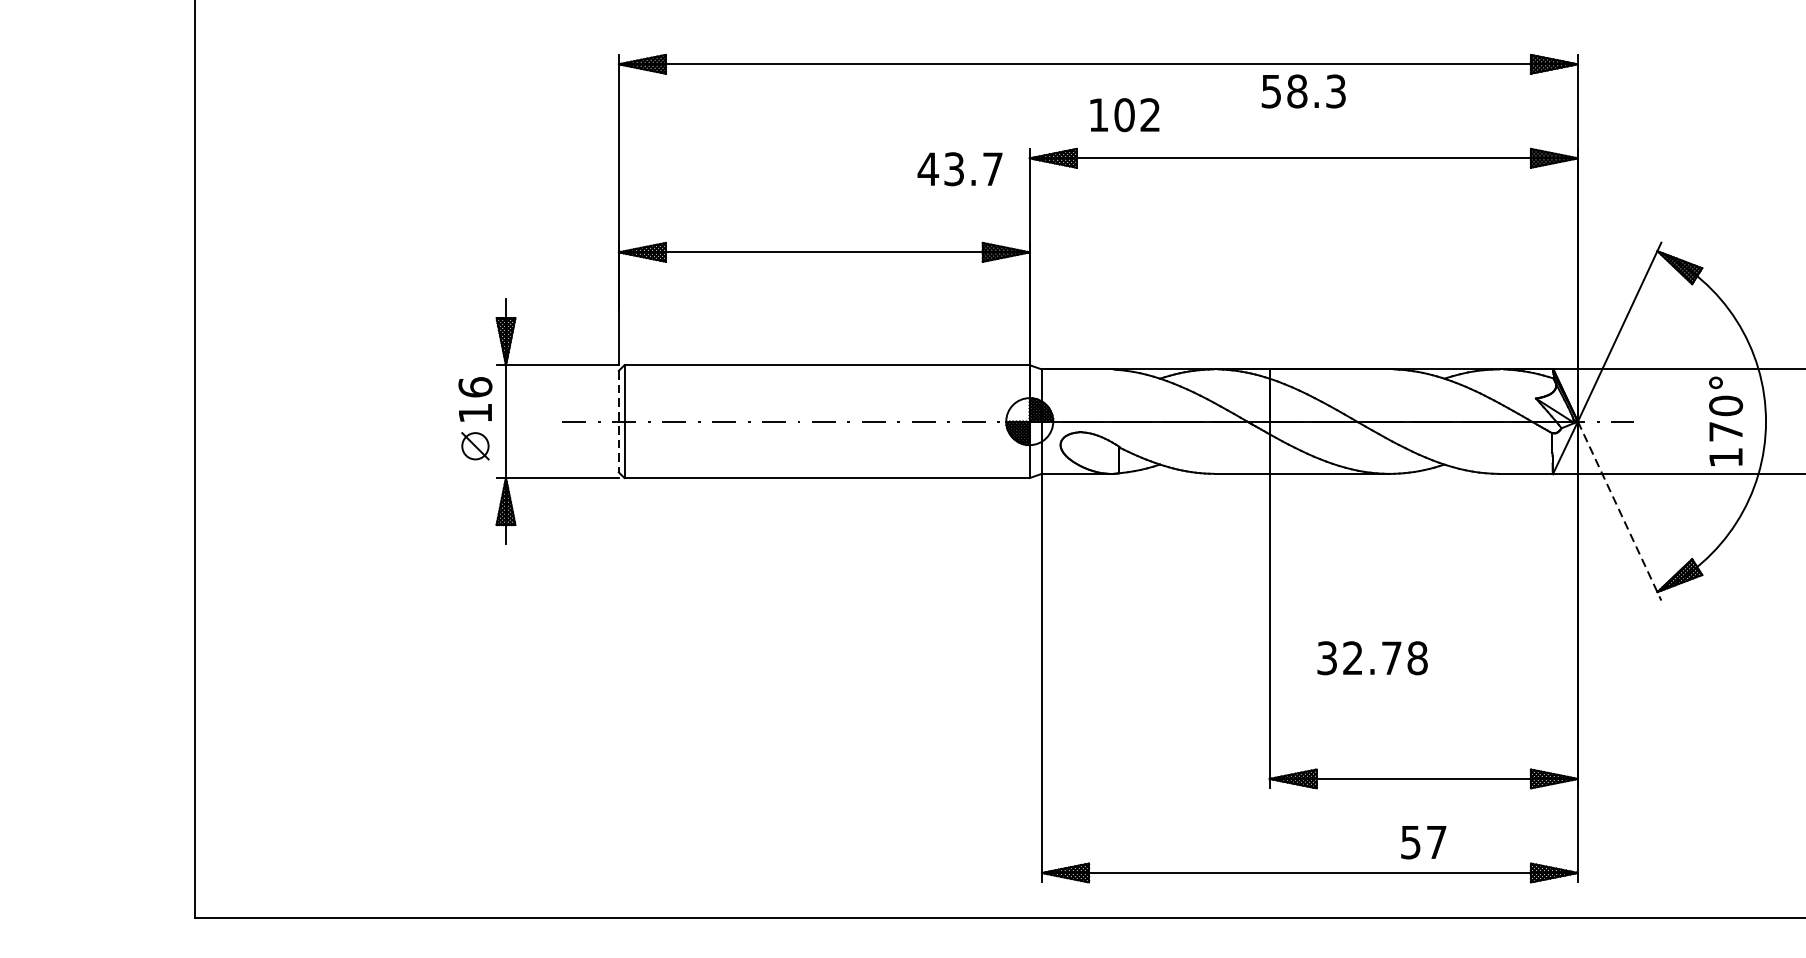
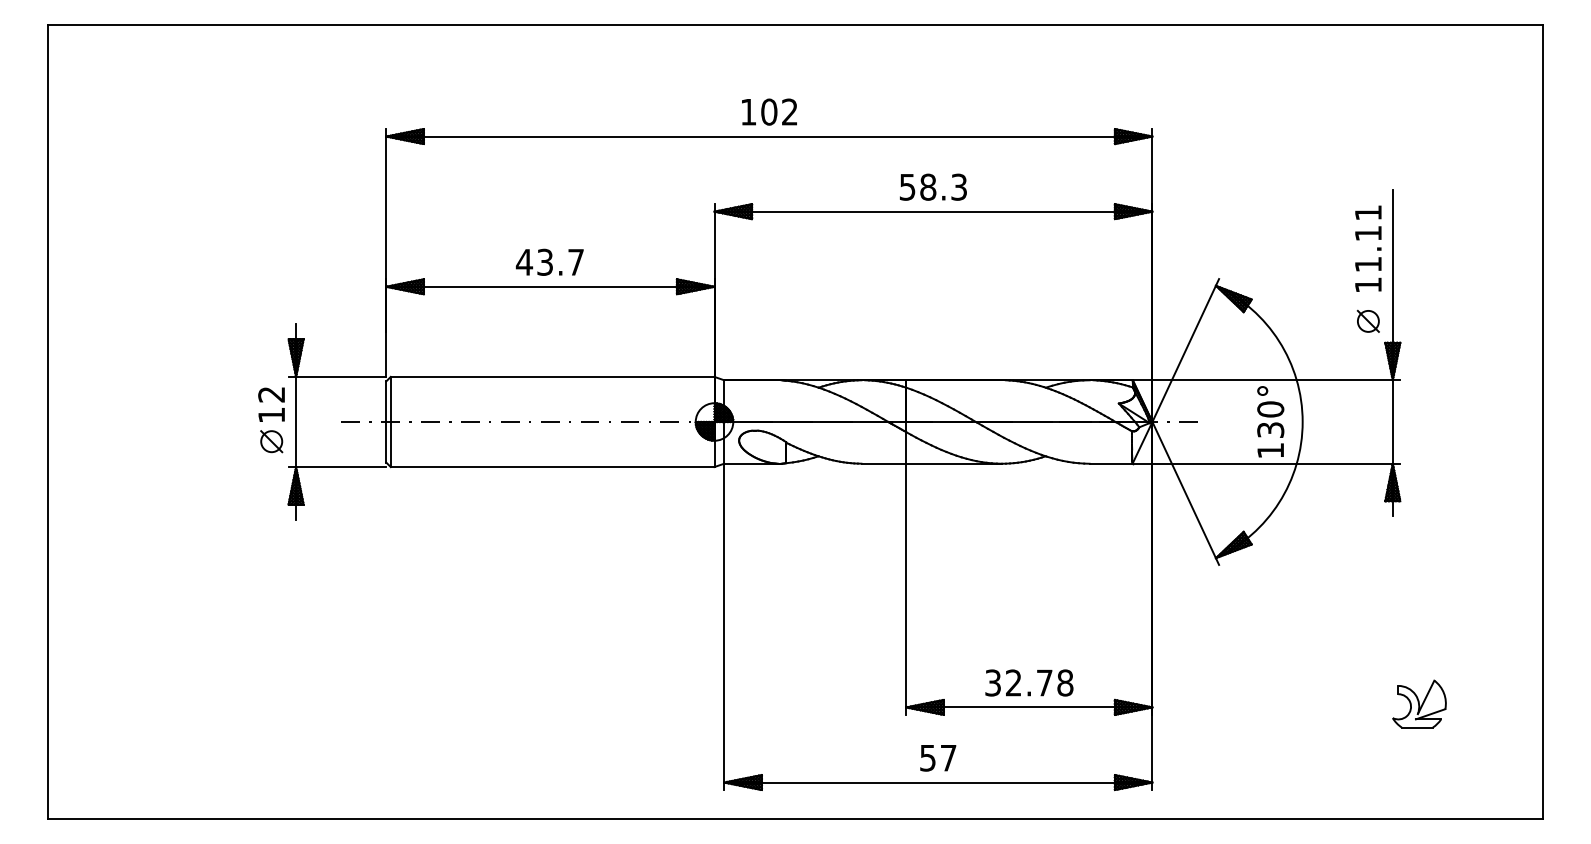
text: (1303, 90) -> (933, 186), moved
text: (1124, 114) -> (769, 111), moved
text: (959, 168) -> (549, 261), moved
text: (475, 387) -> (271, 394), 16 -> 12
line: (619, 422) -> (386, 422), dashed -> solid
text: (1725, 431) -> (1270, 429), 170° -> 130°
line: (1619, 511) -> (1185, 493), dashed -> solid
text: (1372, 657) -> (1029, 682), moved
text: (1424, 842) -> (938, 758), moved

